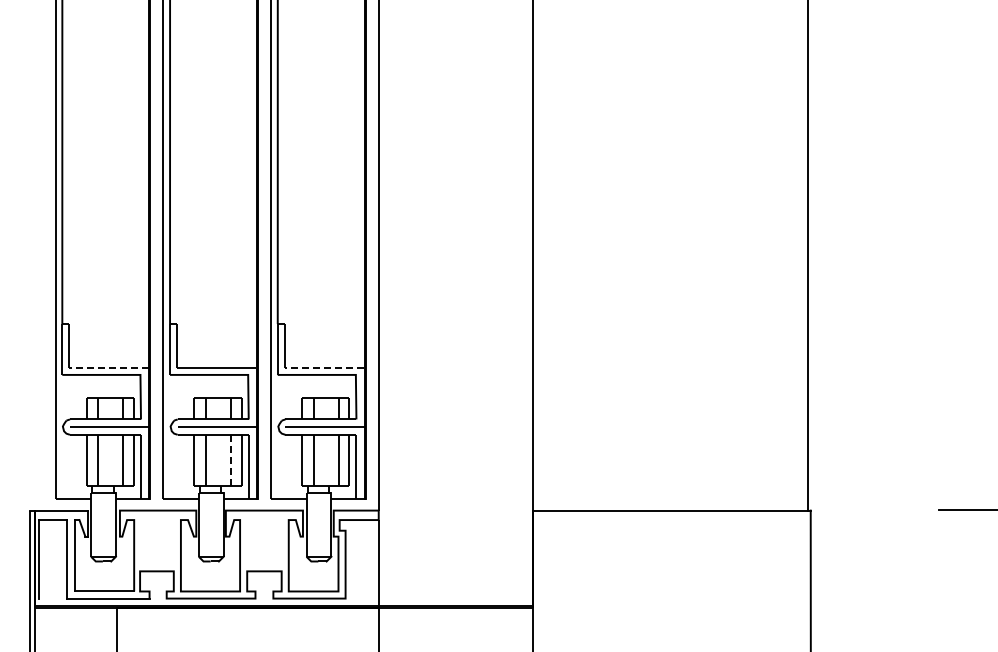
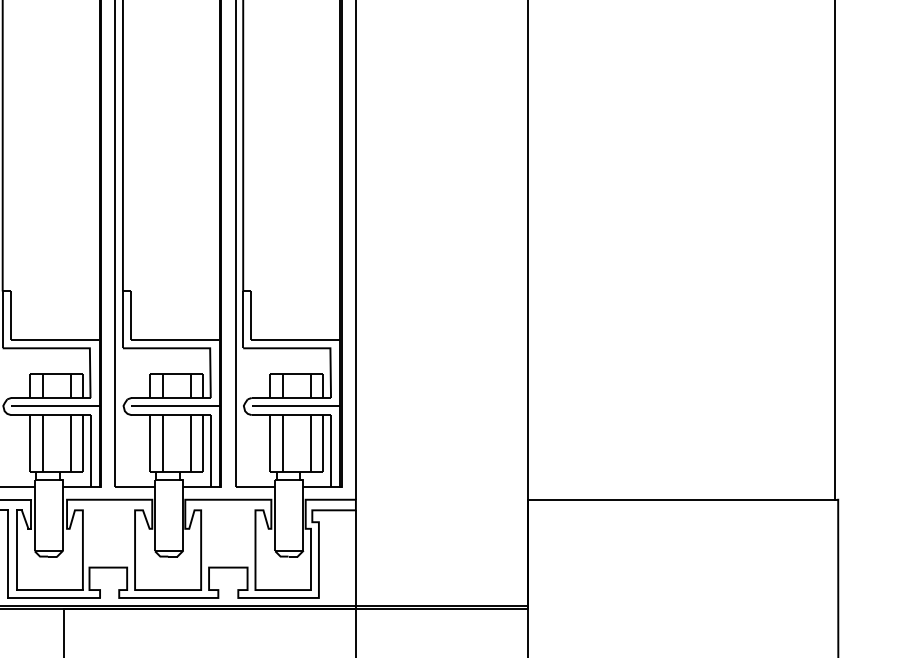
line: (109, 367) -> (55, 340), dashed -> solid
line: (324, 367) -> (295, 340), dashed -> solid
line: (230, 459) -> (190, 442), dashed -> solid

